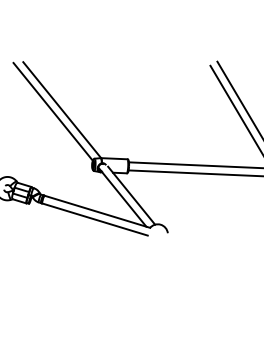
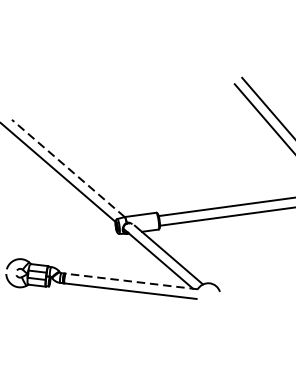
line: (62, 110) -> (68, 168), solid -> dashed
line: (96, 211) -> (130, 281), solid -> dashed

